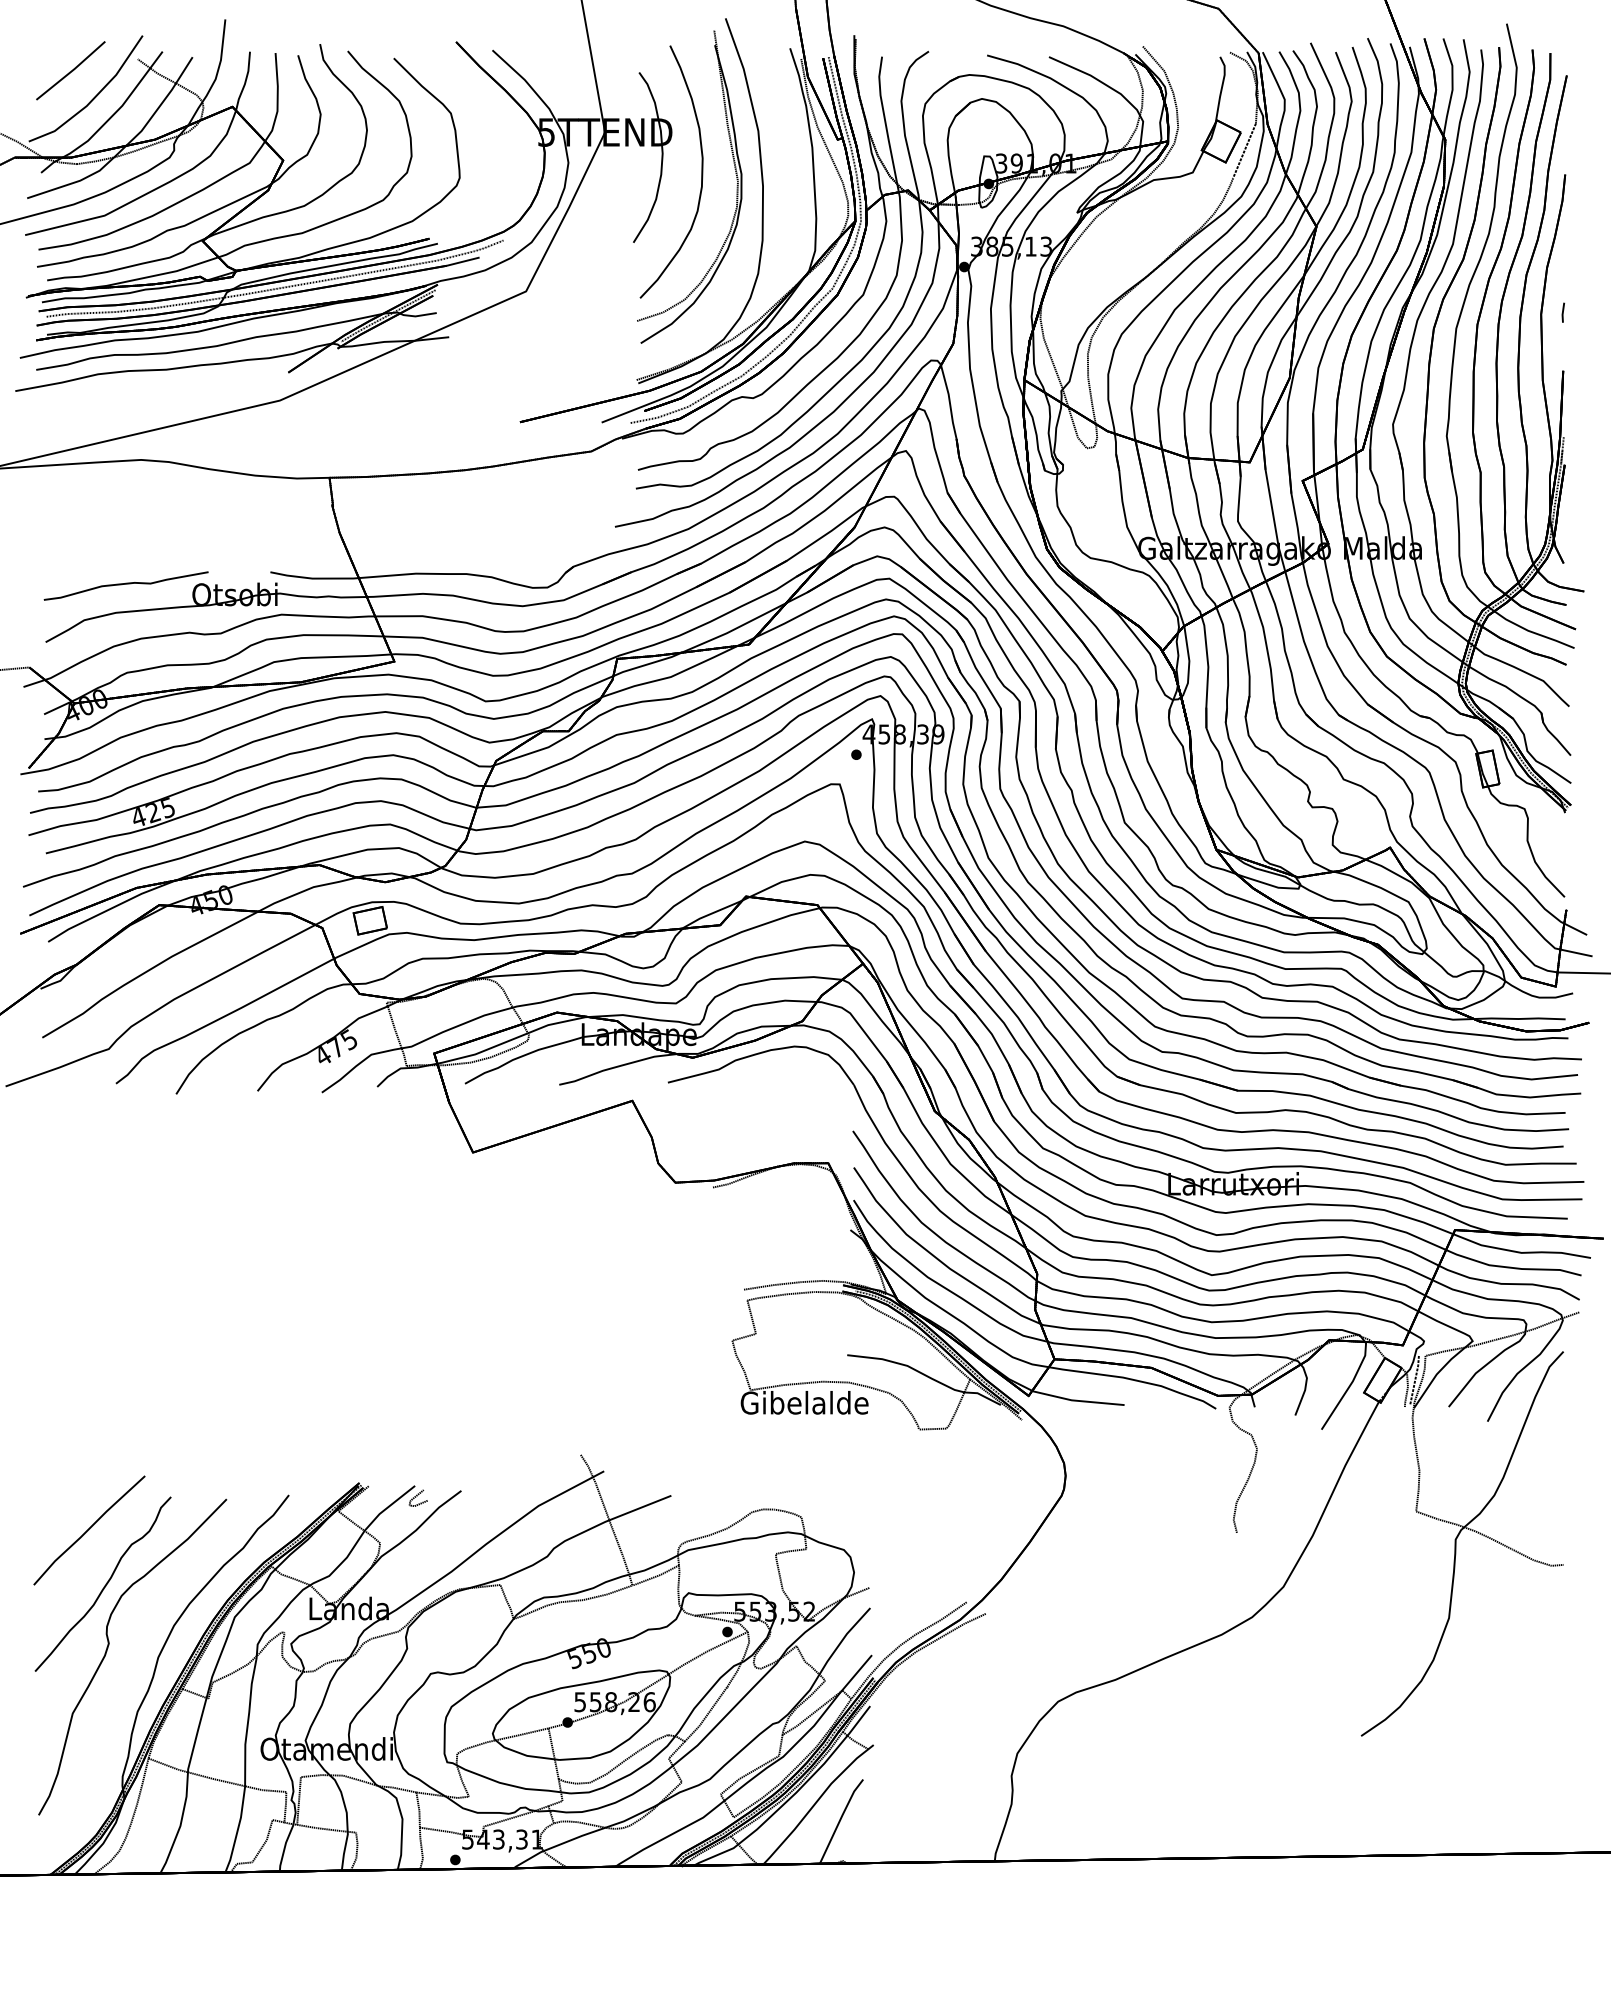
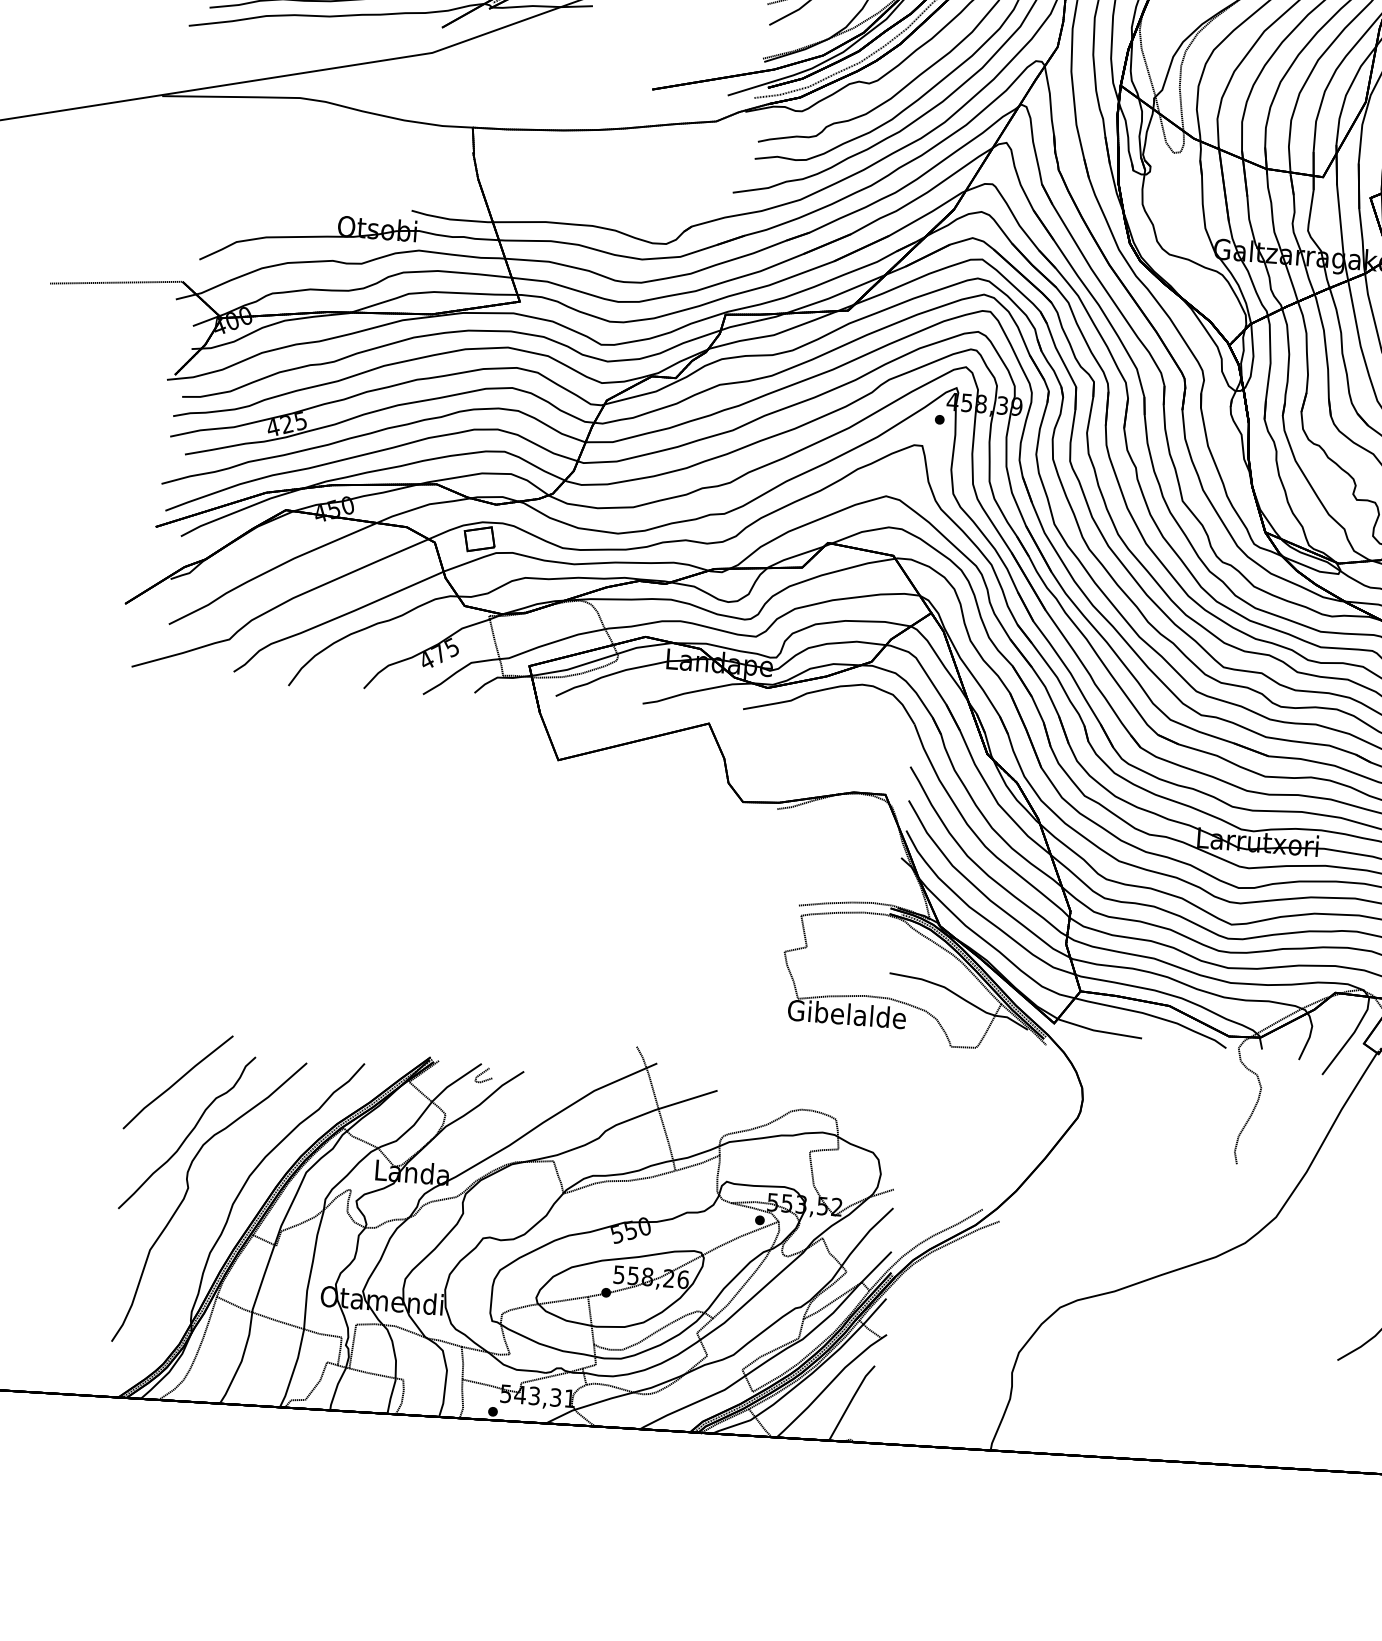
curve: (125, 584) -> (277, 211), removed

